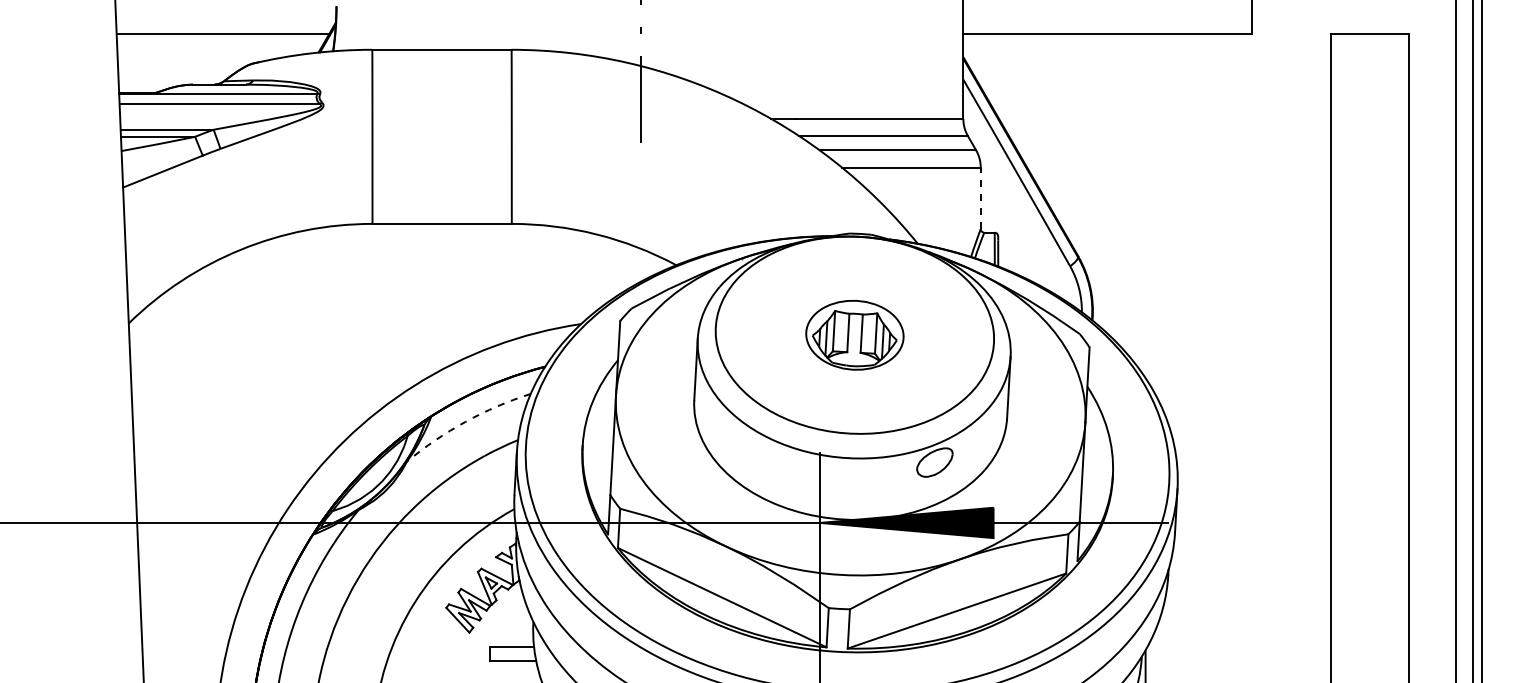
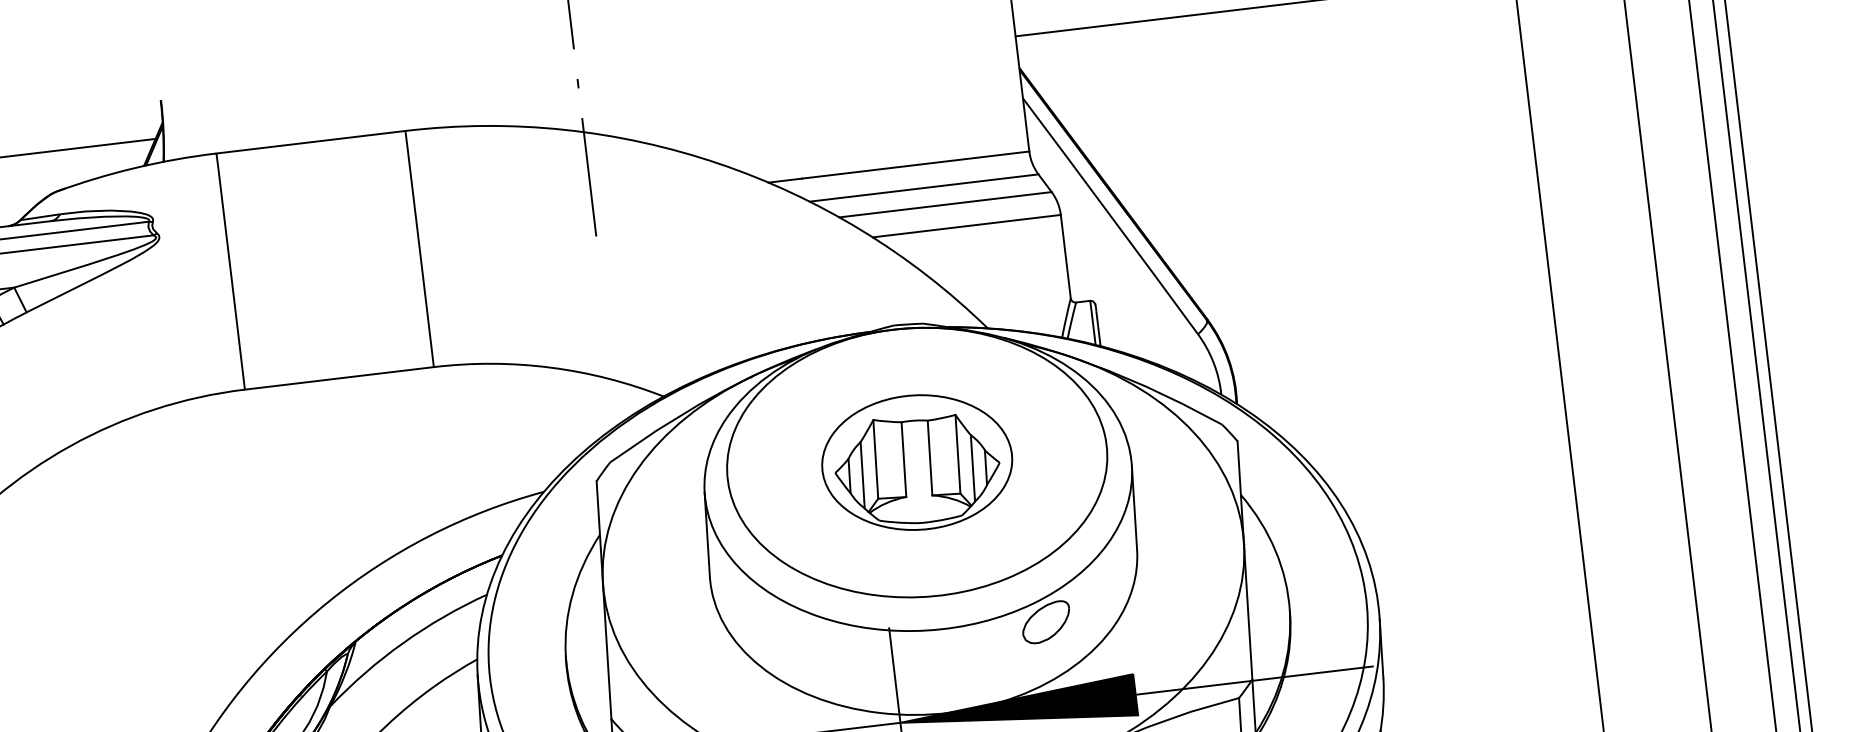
line: (980, 198) -> (1065, 256), dashed -> solid
part: (854, 335) -> (916, 463), size x1.43
arc: (465, 421) -> (403, 642), dashed -> solid

